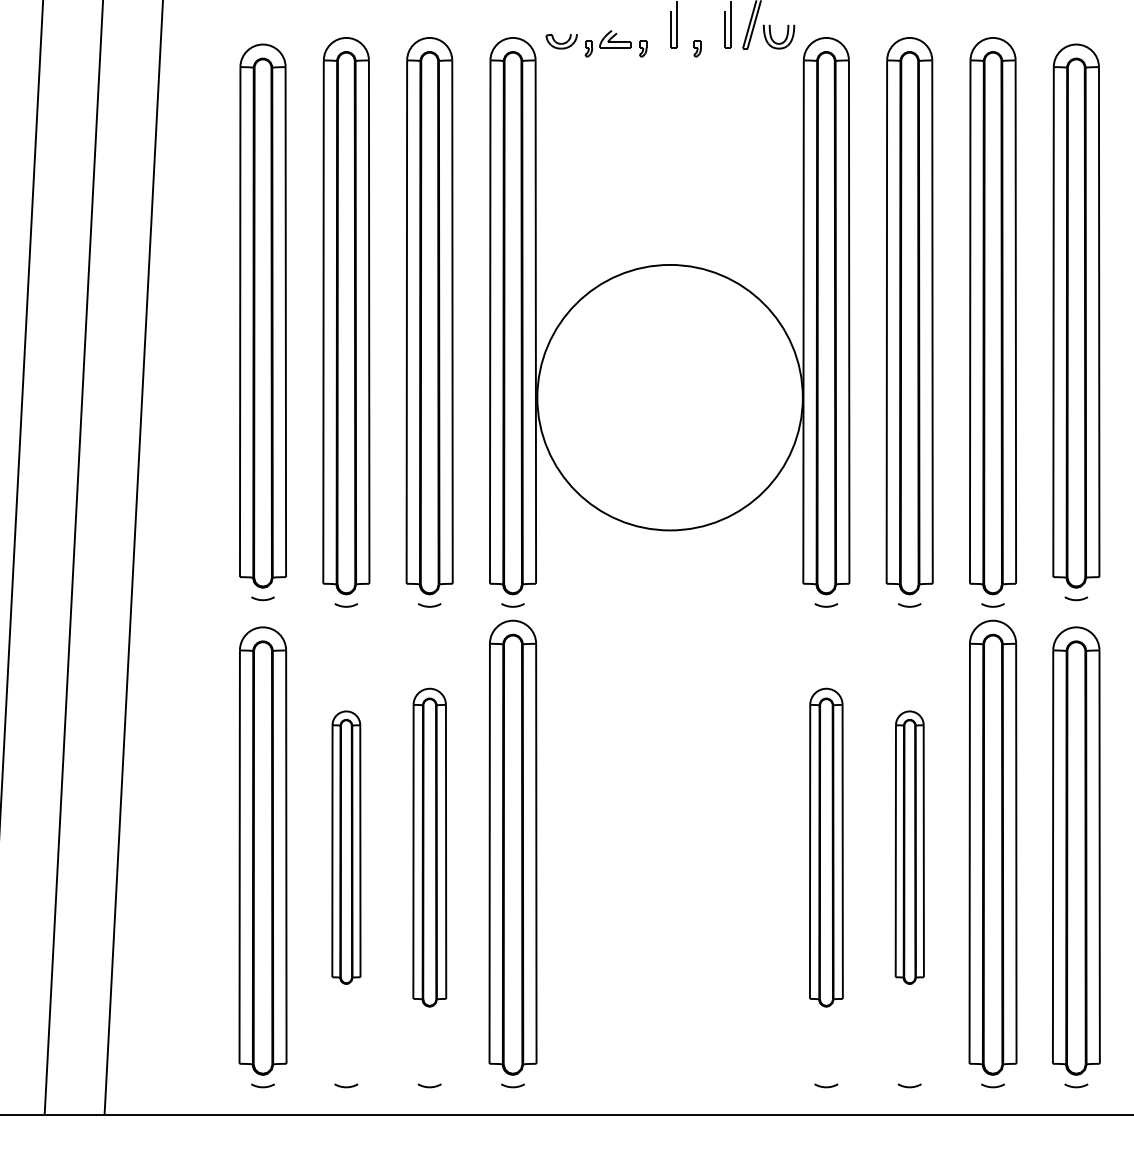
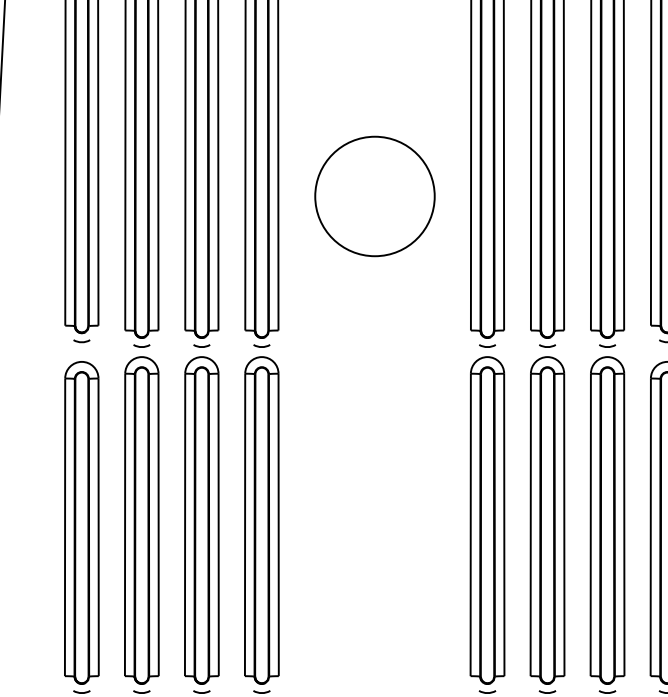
circle: (670, 397) -> (375, 196), size x0.62
part: (346, 847) -> (141, 520), size x1.67
part: (429, 847) -> (201, 520), size x1.43
part: (826, 847) -> (487, 520), size x1.43
part: (909, 847) -> (547, 520), size x1.67

